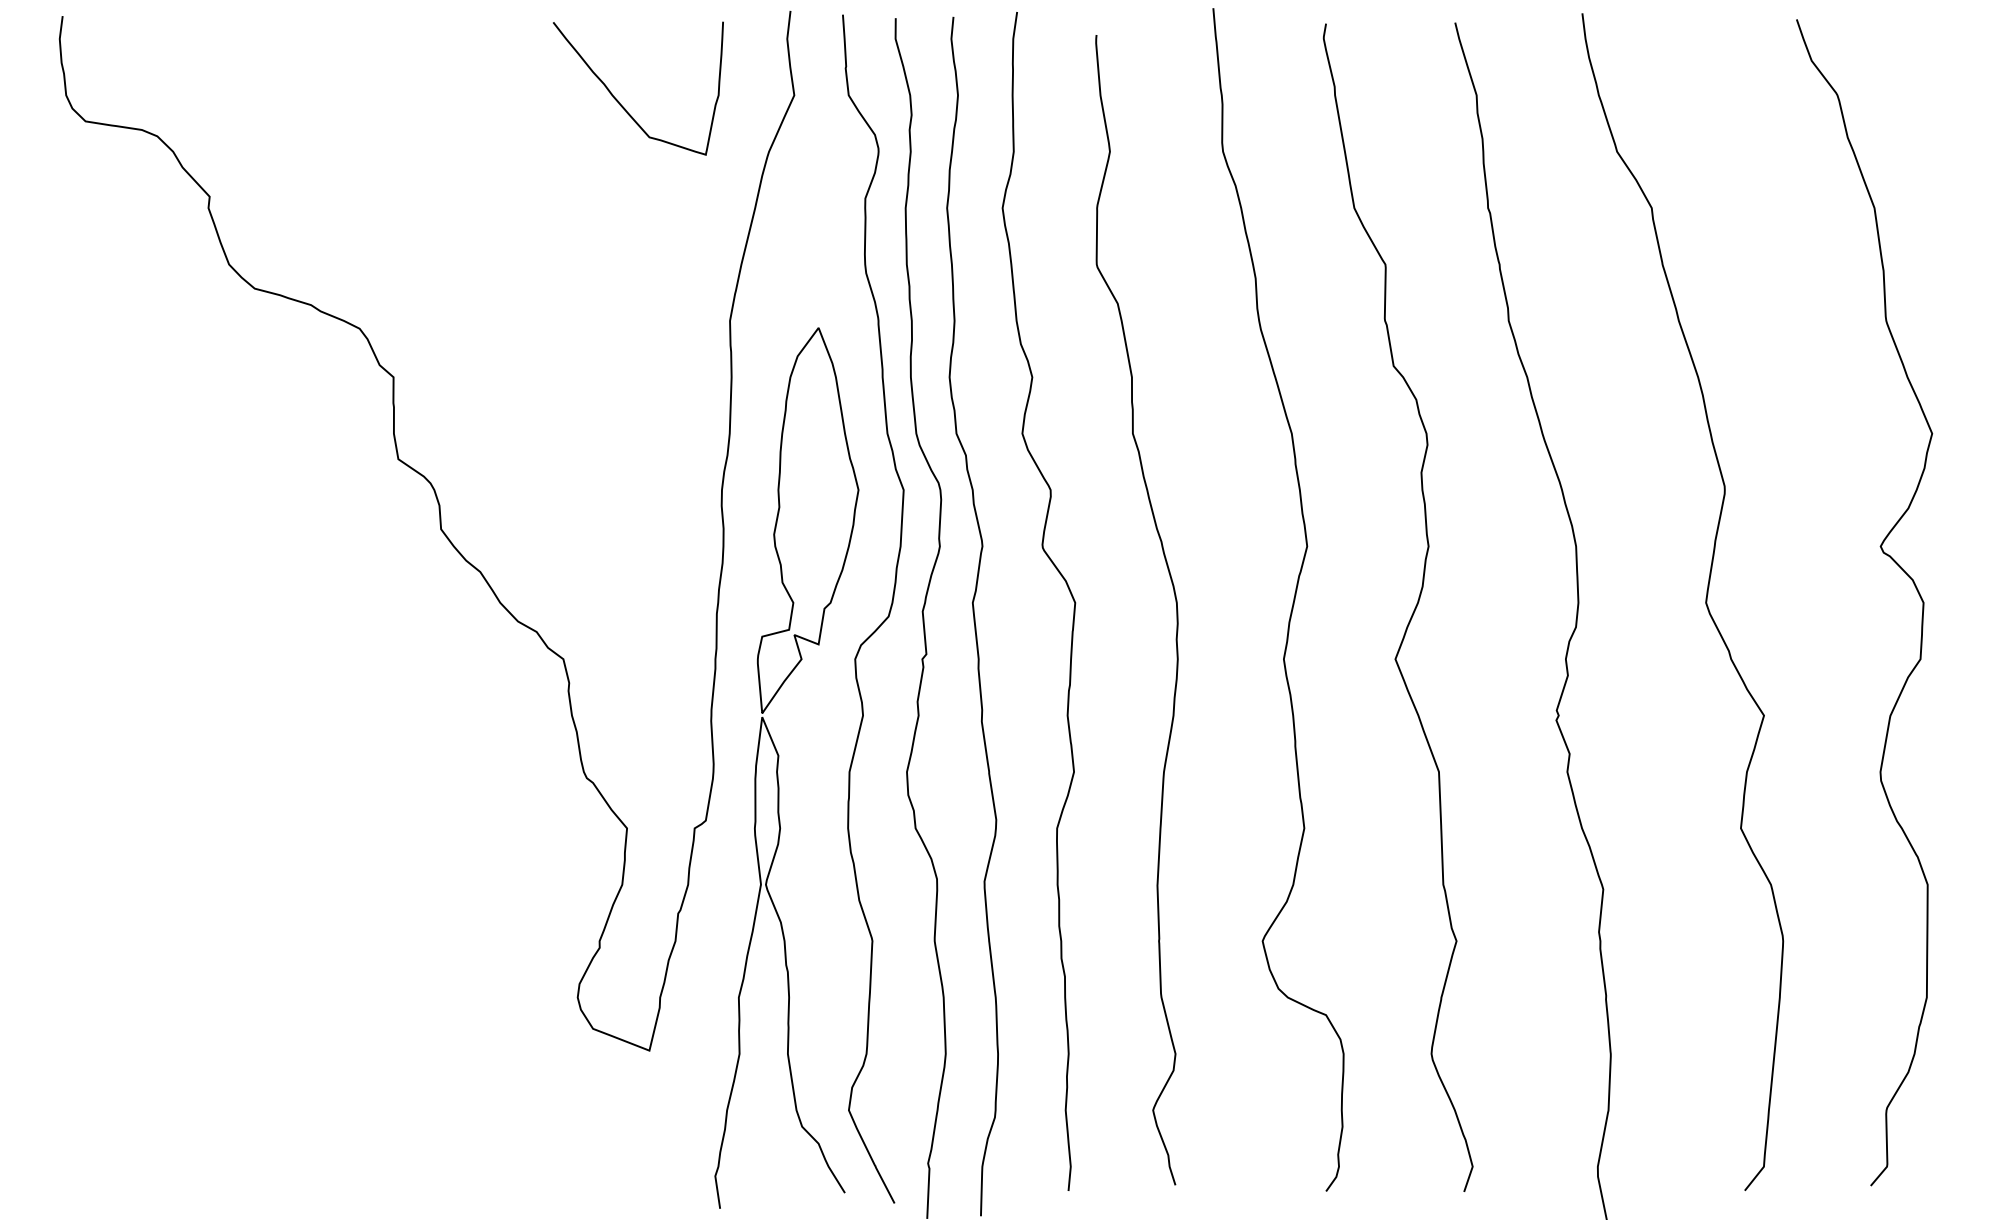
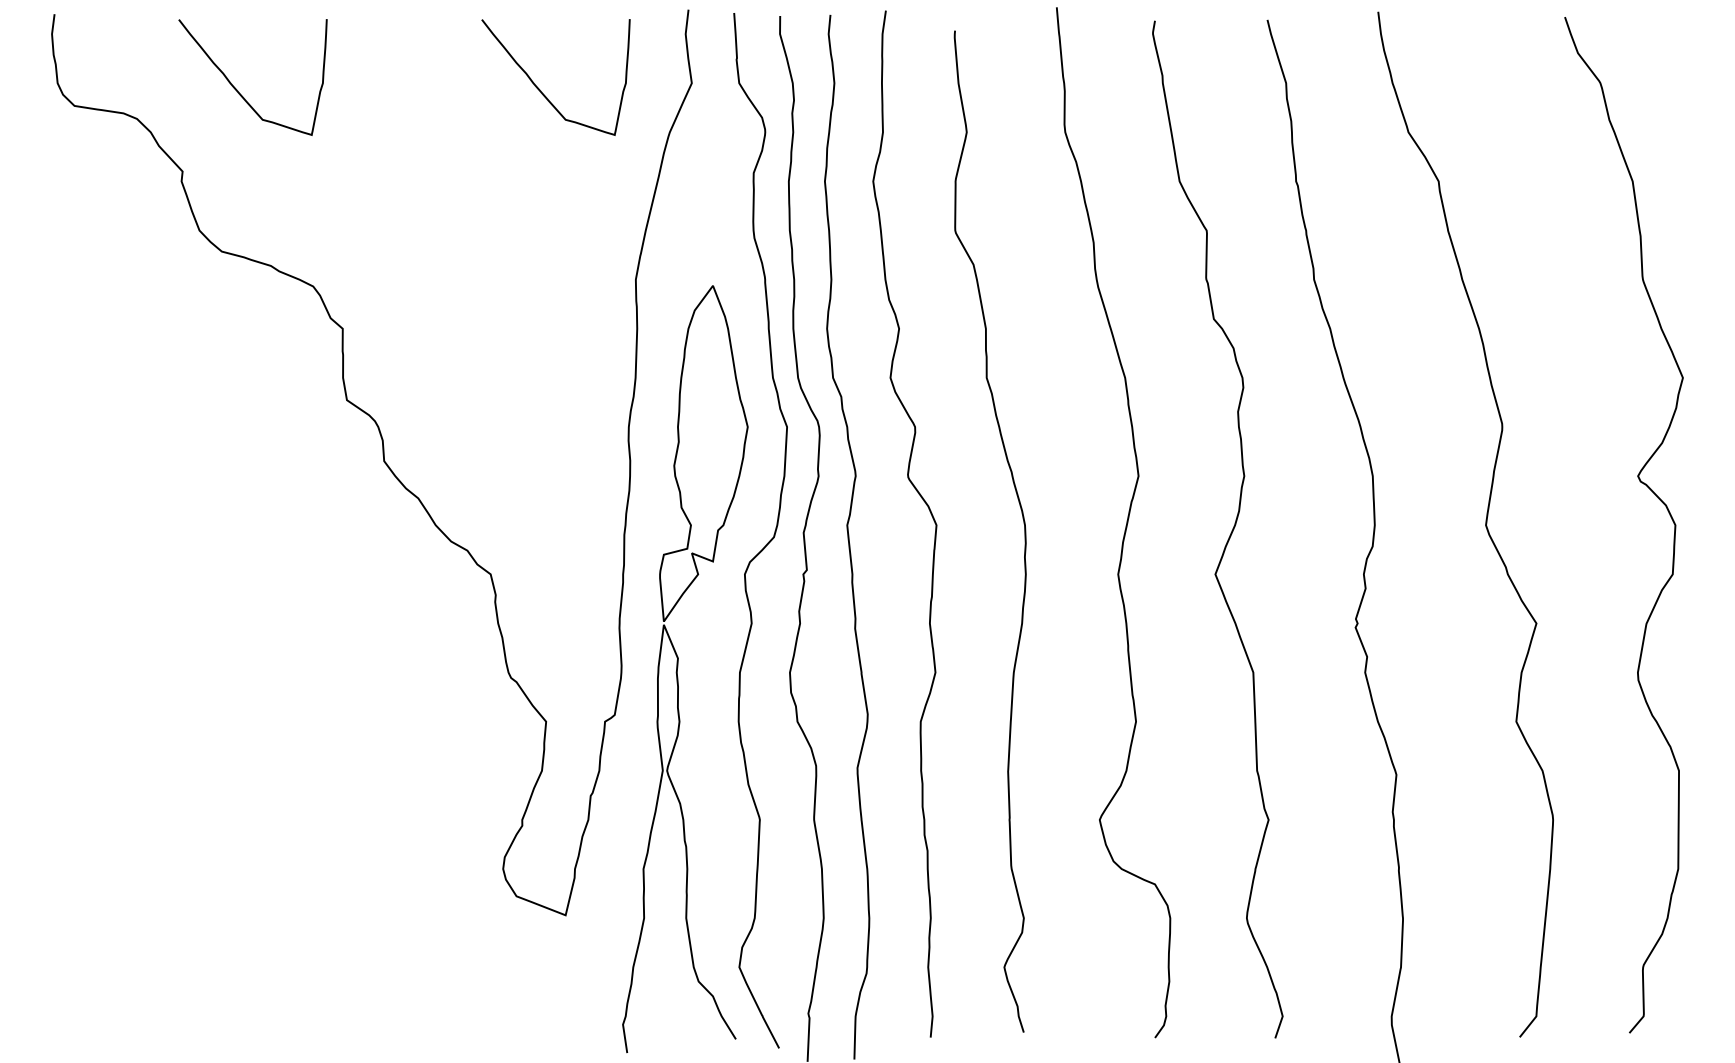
curve: (272, 102) -> (237, 89), added

